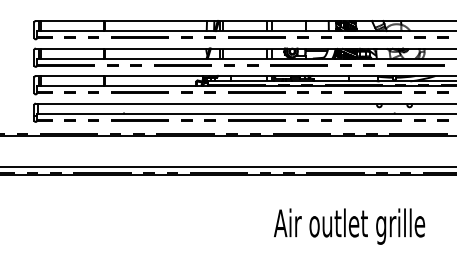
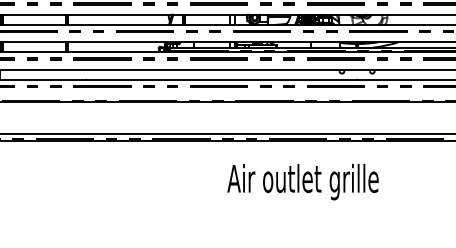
text: (349, 226) -> (303, 181), moved

